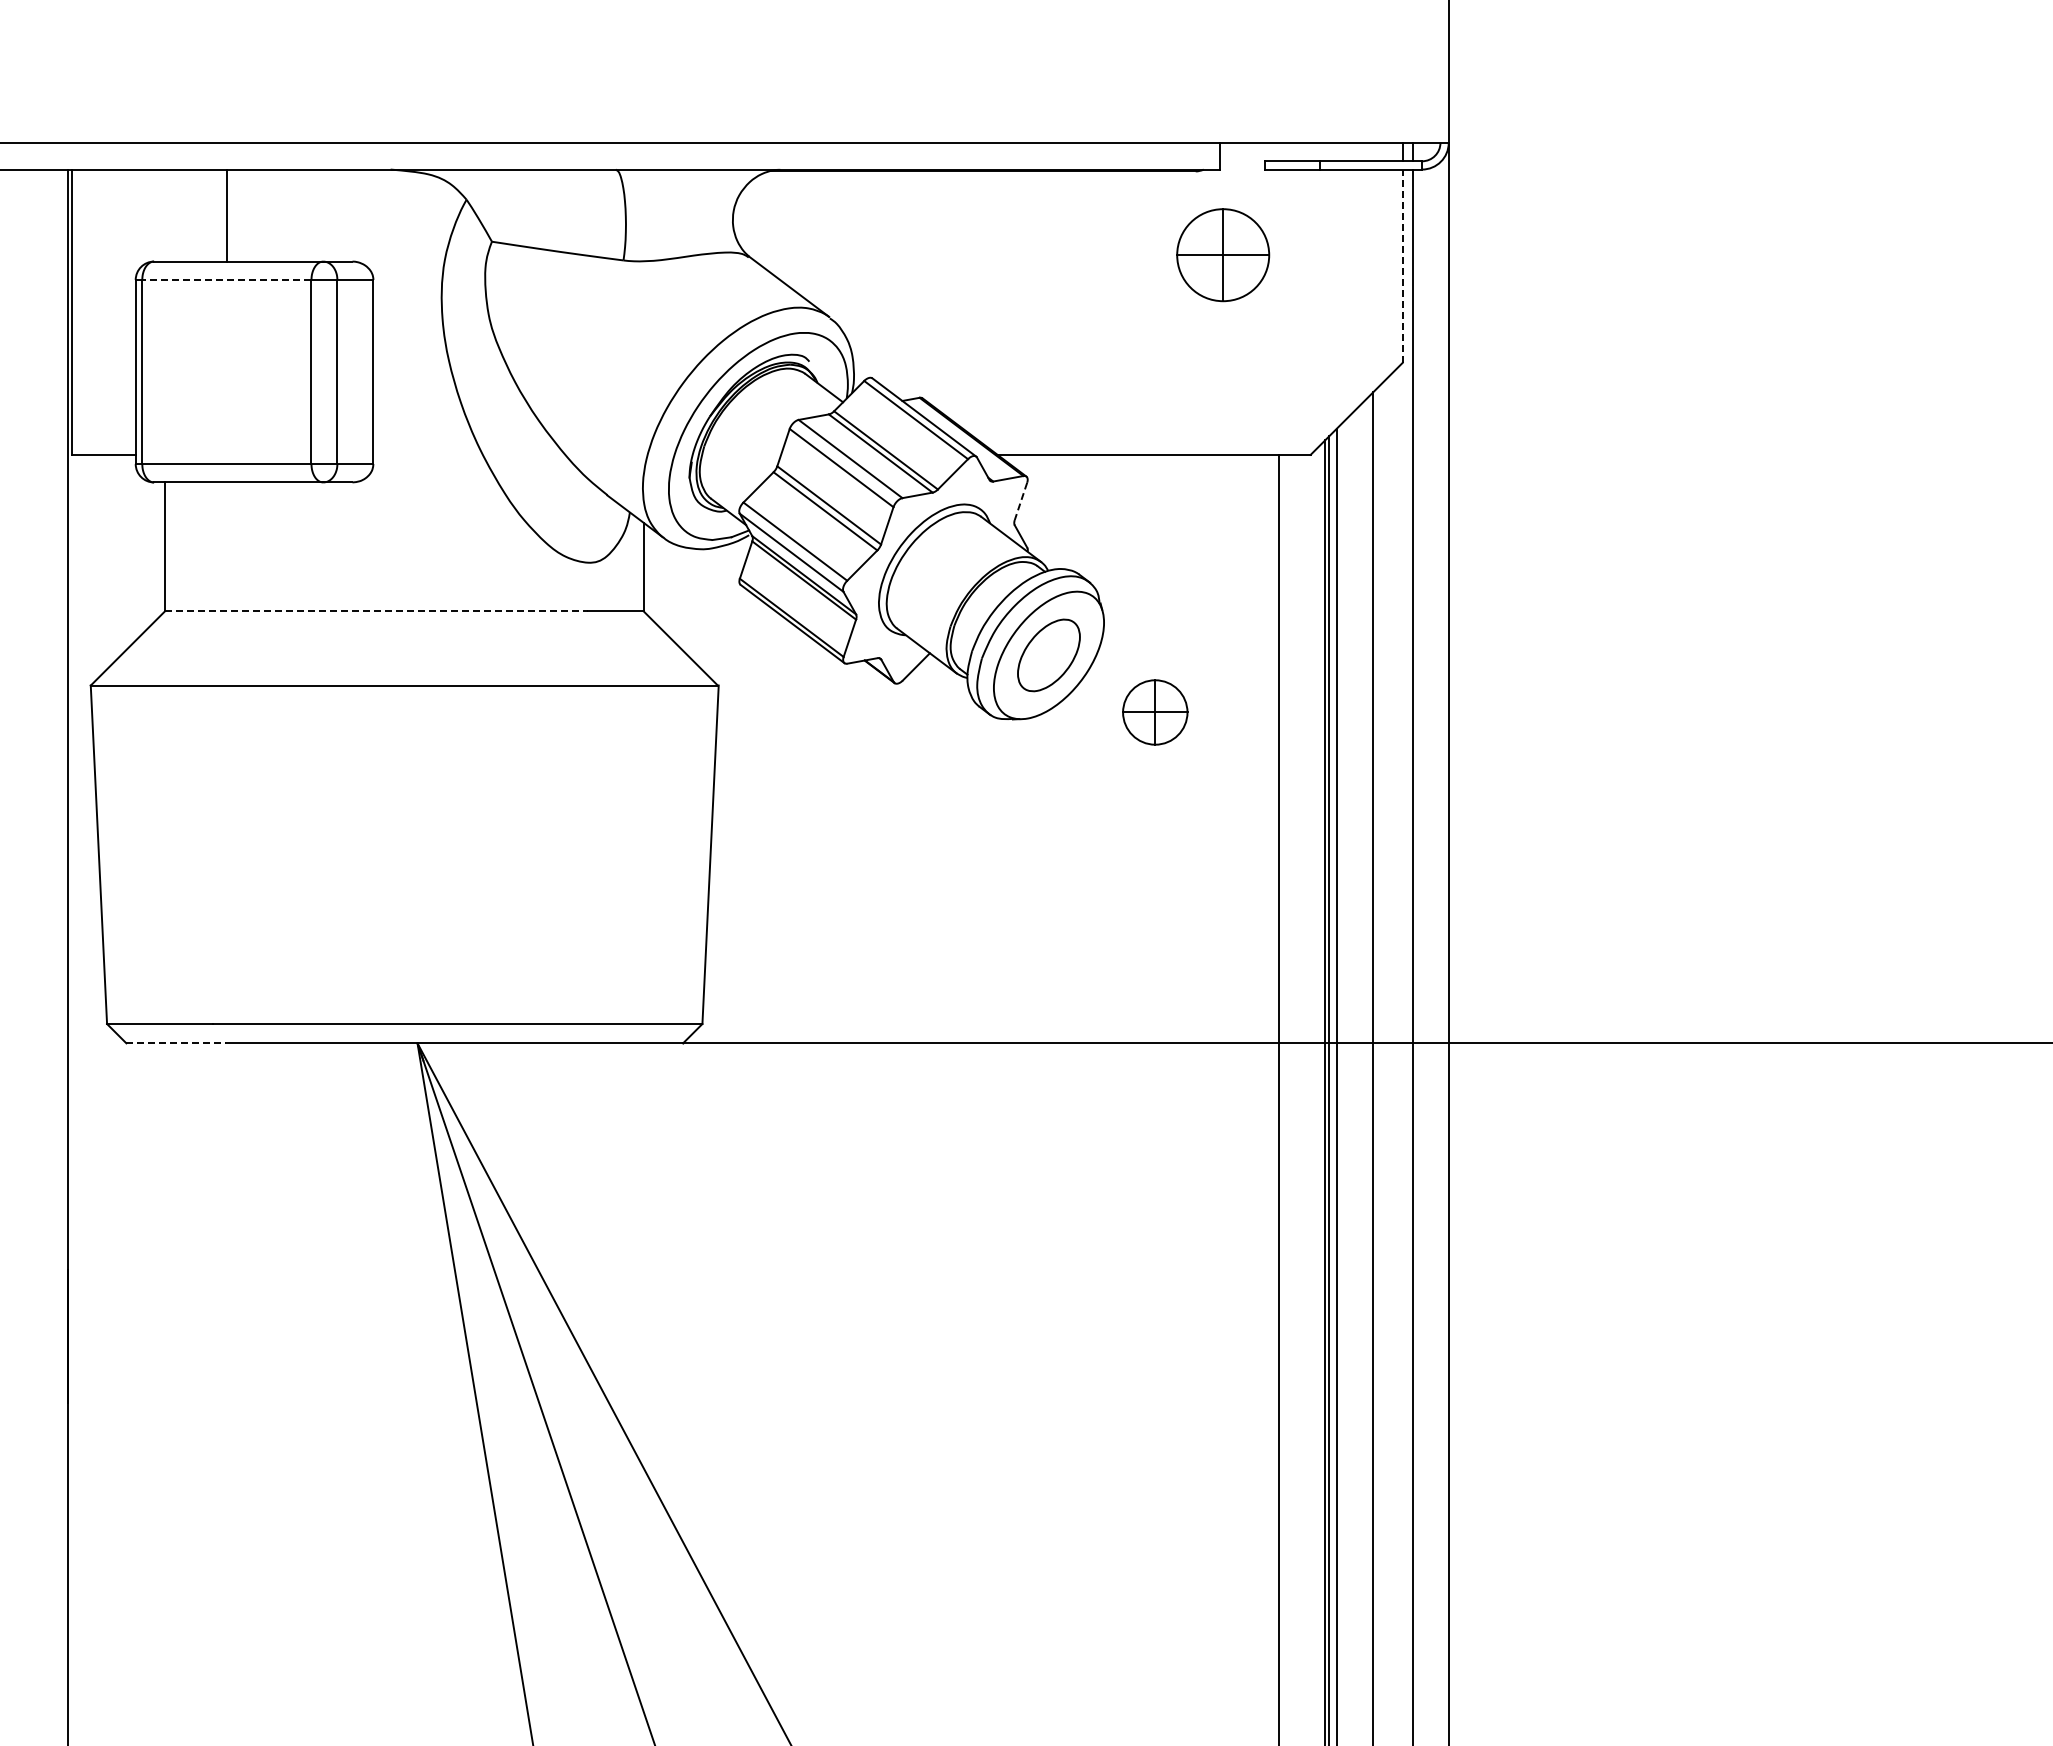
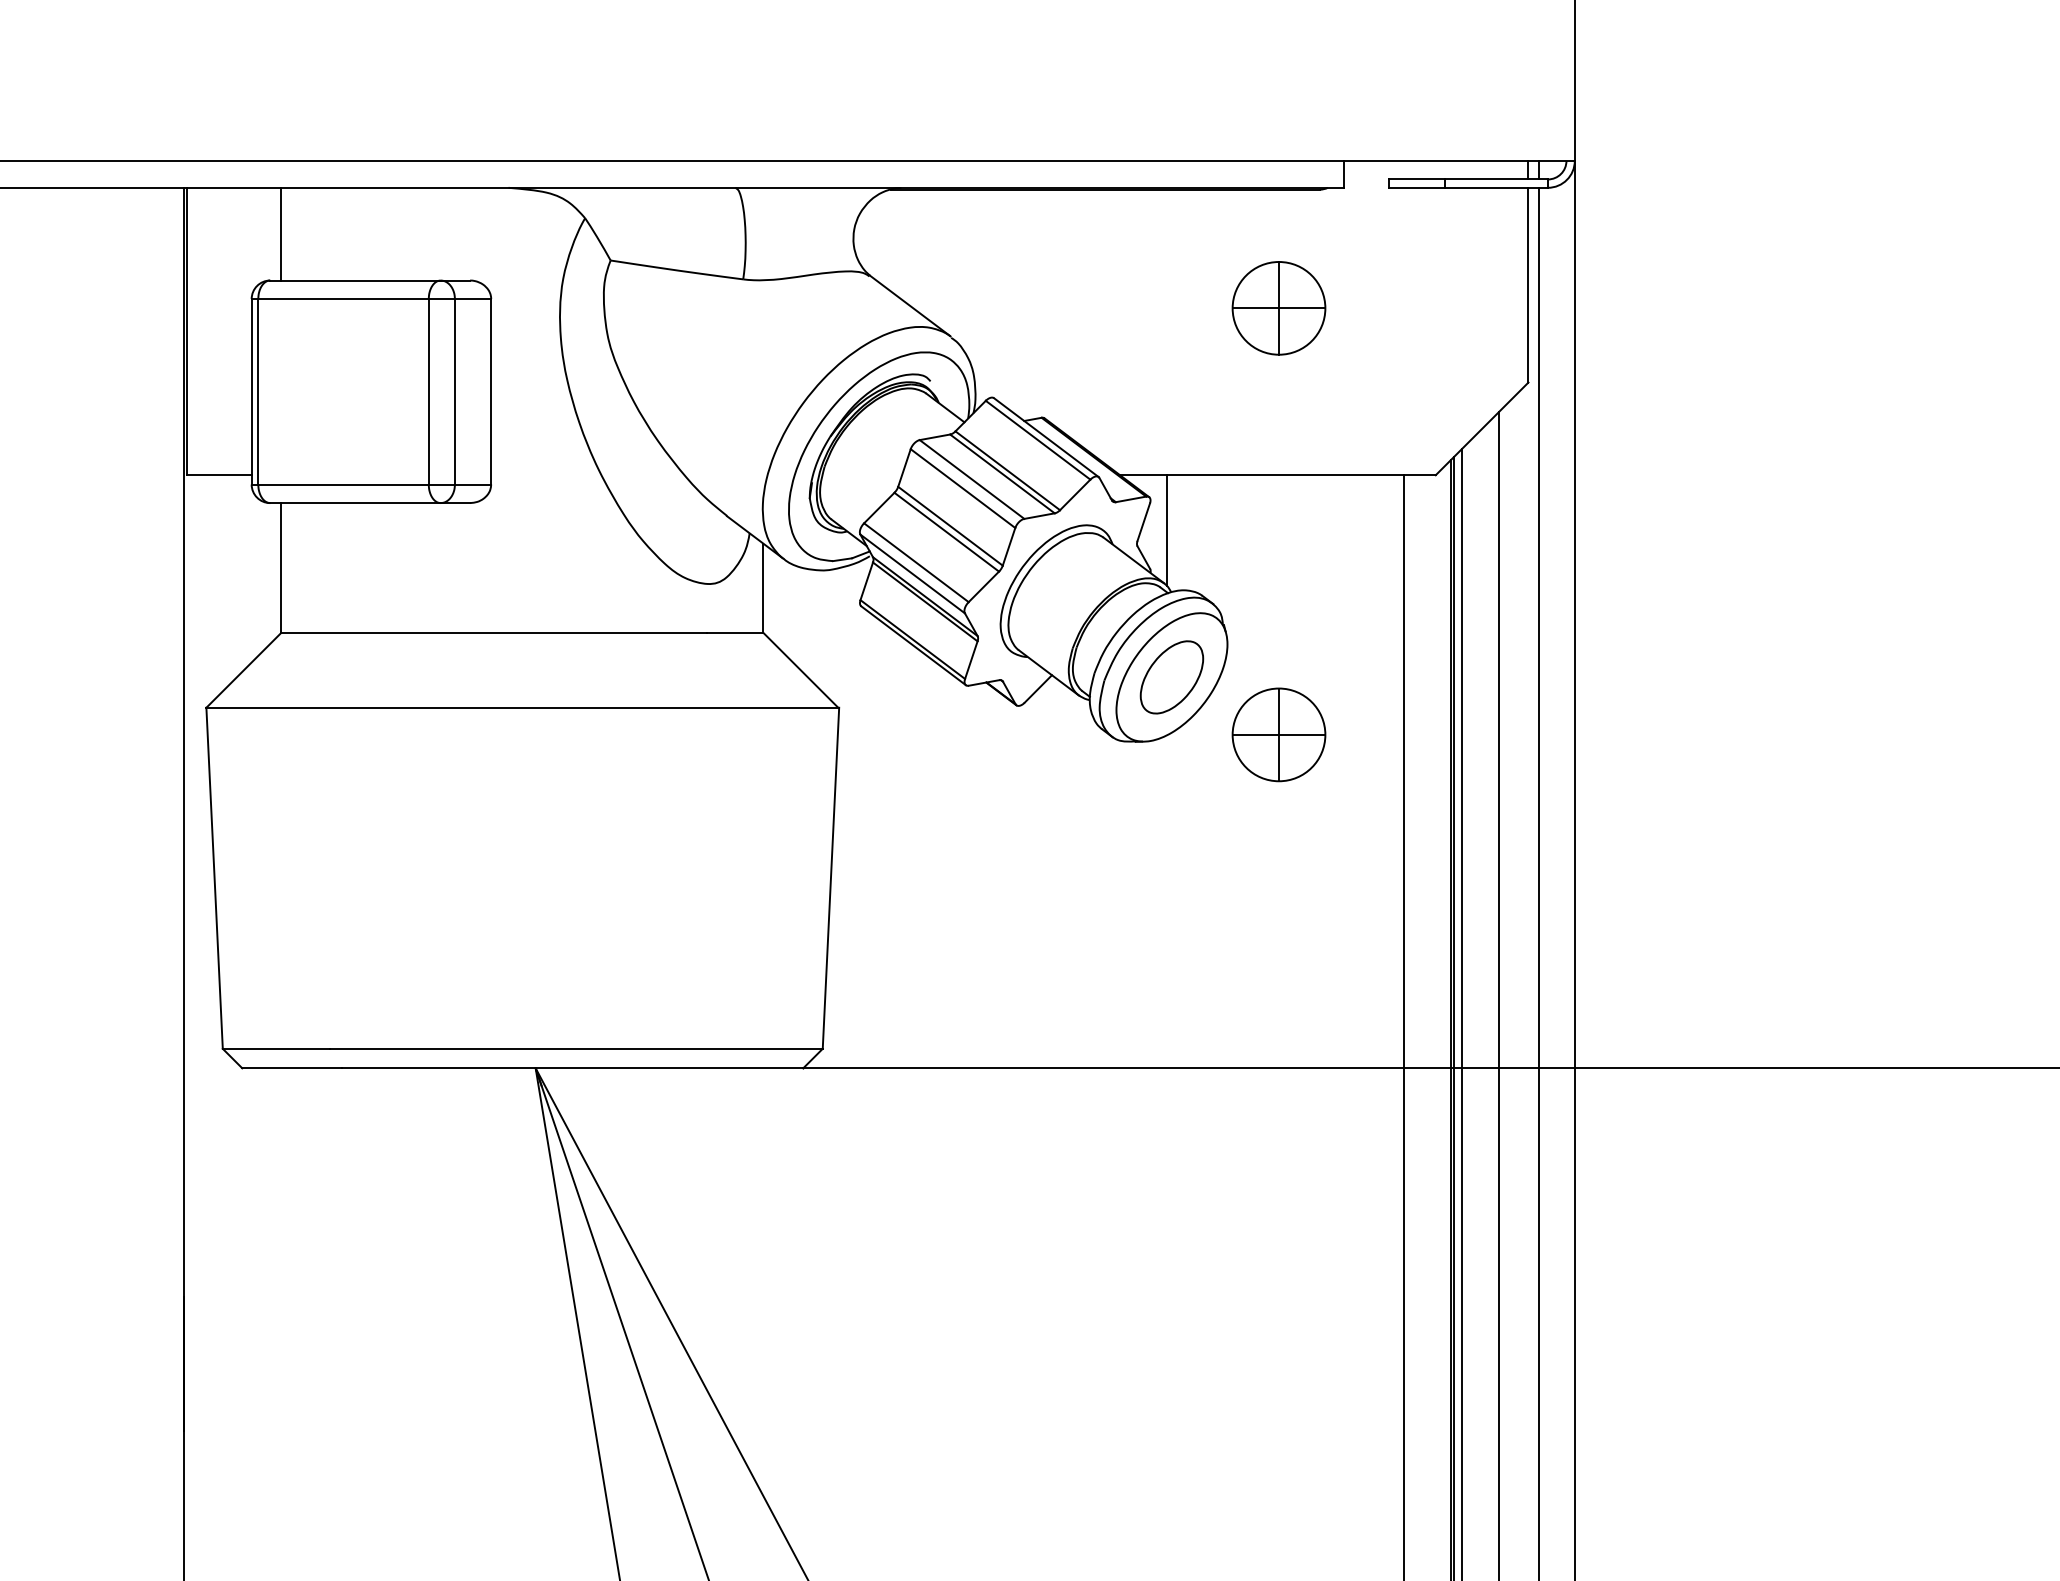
line: (227, 215) -> (281, 234), moved
part: (1223, 255) -> (1279, 308), moved
line: (1402, 266) -> (1528, 285), dashed -> solid
line: (226, 280) -> (343, 299), dashed -> solid
line: (1020, 501) -> (1143, 522), dashed -> solid
line: (1043, 509) -> (1166, 530), added
line: (376, 611) -> (494, 633), dashed -> solid
part: (1155, 712) -> (1279, 734), size x1.43
line: (176, 1043) -> (292, 1068), dashed -> solid

